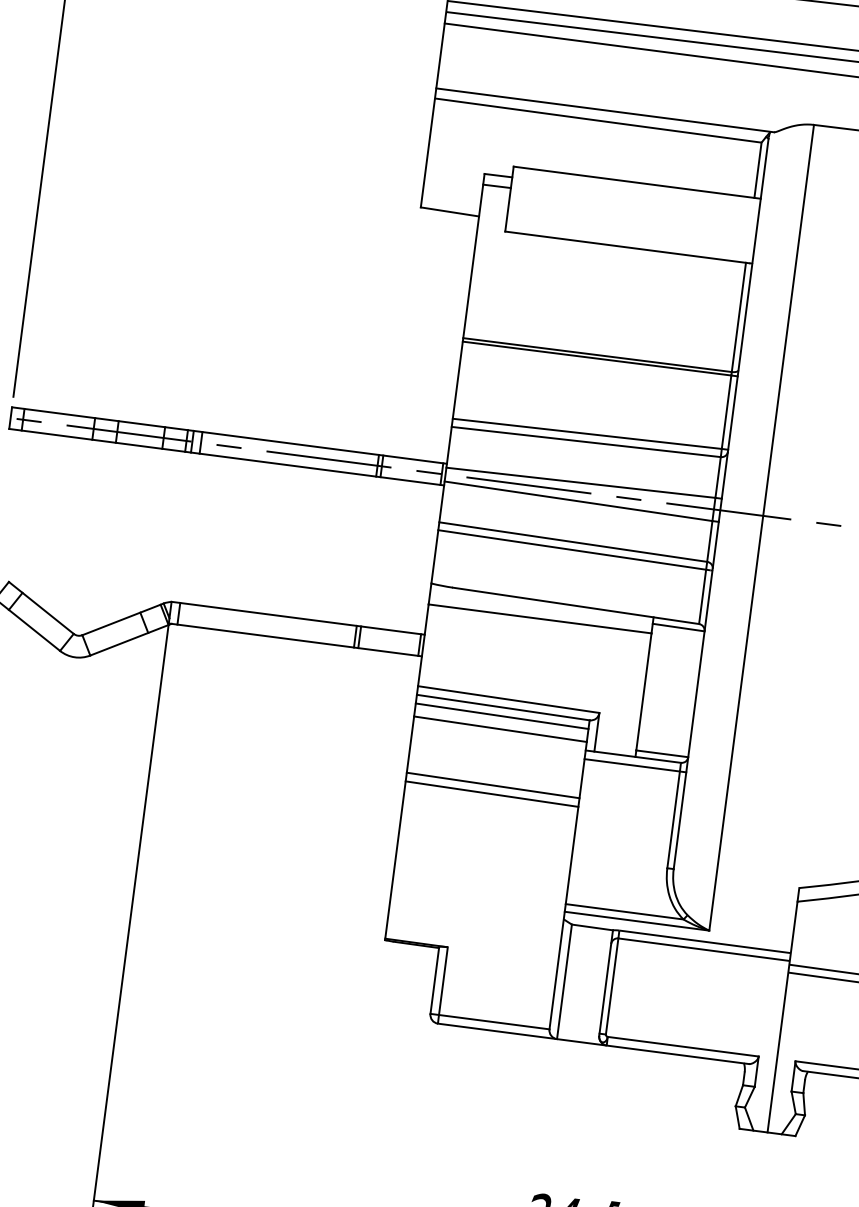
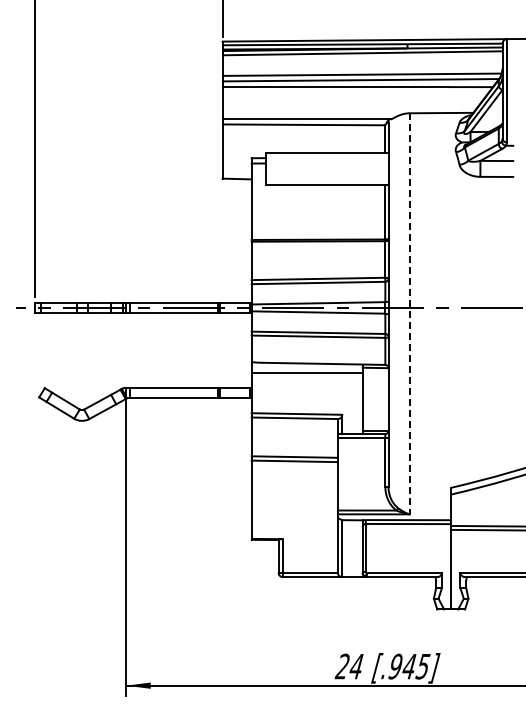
line: (761, 527) -> (409, 313), solid -> dashed
line: (501, 715) -> (294, 422), removed
line: (500, 728) -> (294, 428), removed

